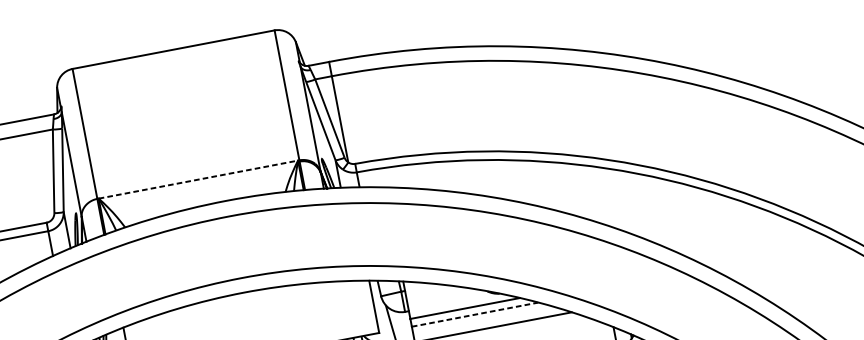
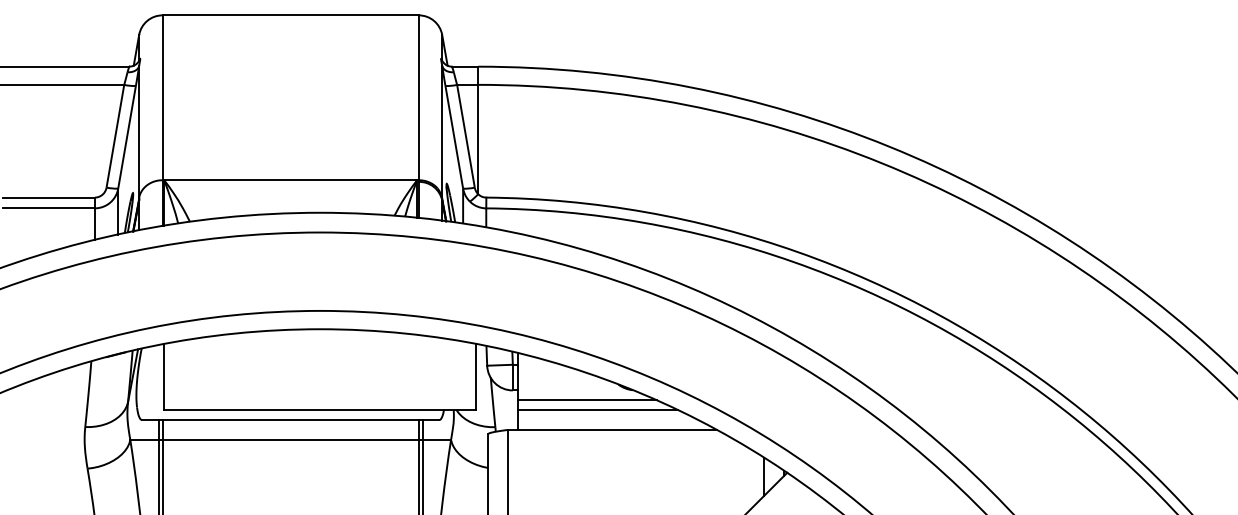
line: (199, 179) -> (291, 180), dashed -> solid
line: (475, 314) -> (598, 410), dashed -> solid

